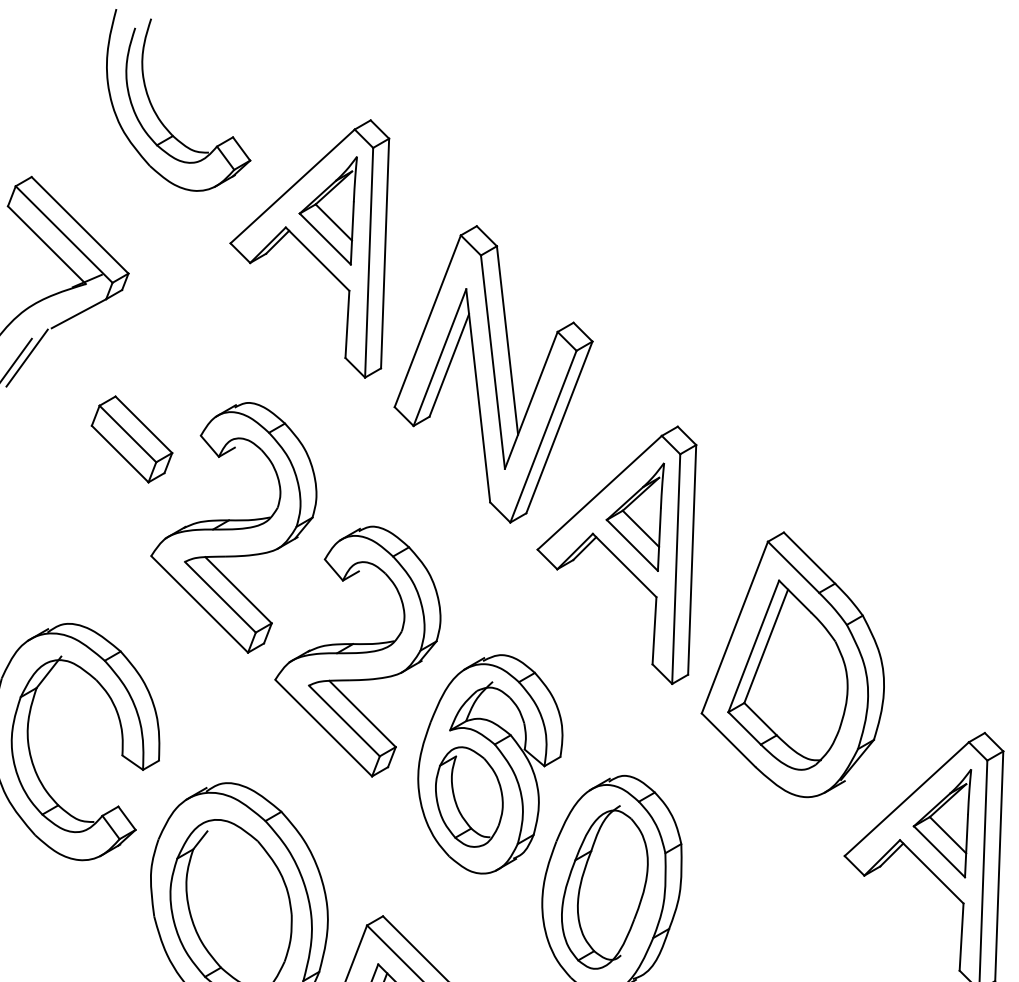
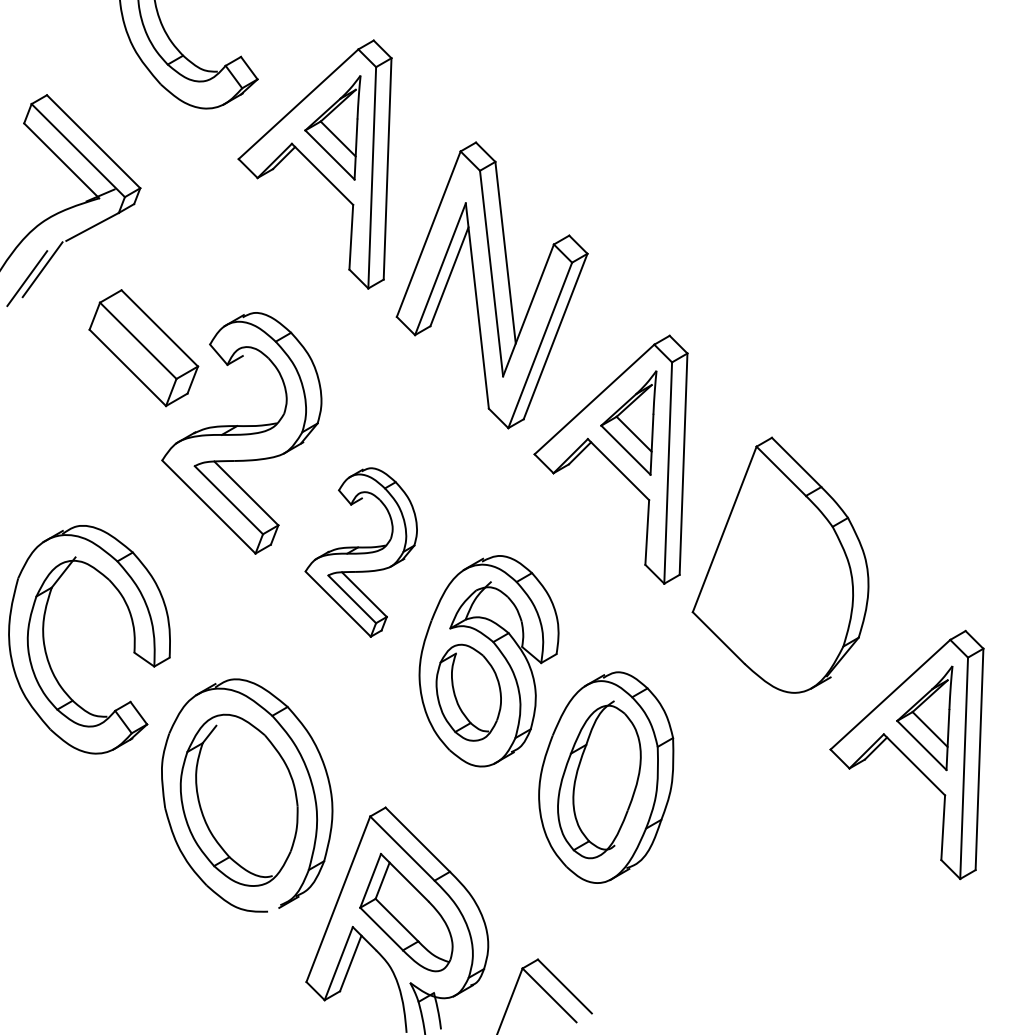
part: (131, 438) -> (143, 347), size x1.4
part: (356, 651) -> (360, 552), size x0.7
part: (787, 675) -> (775, 575), removed

